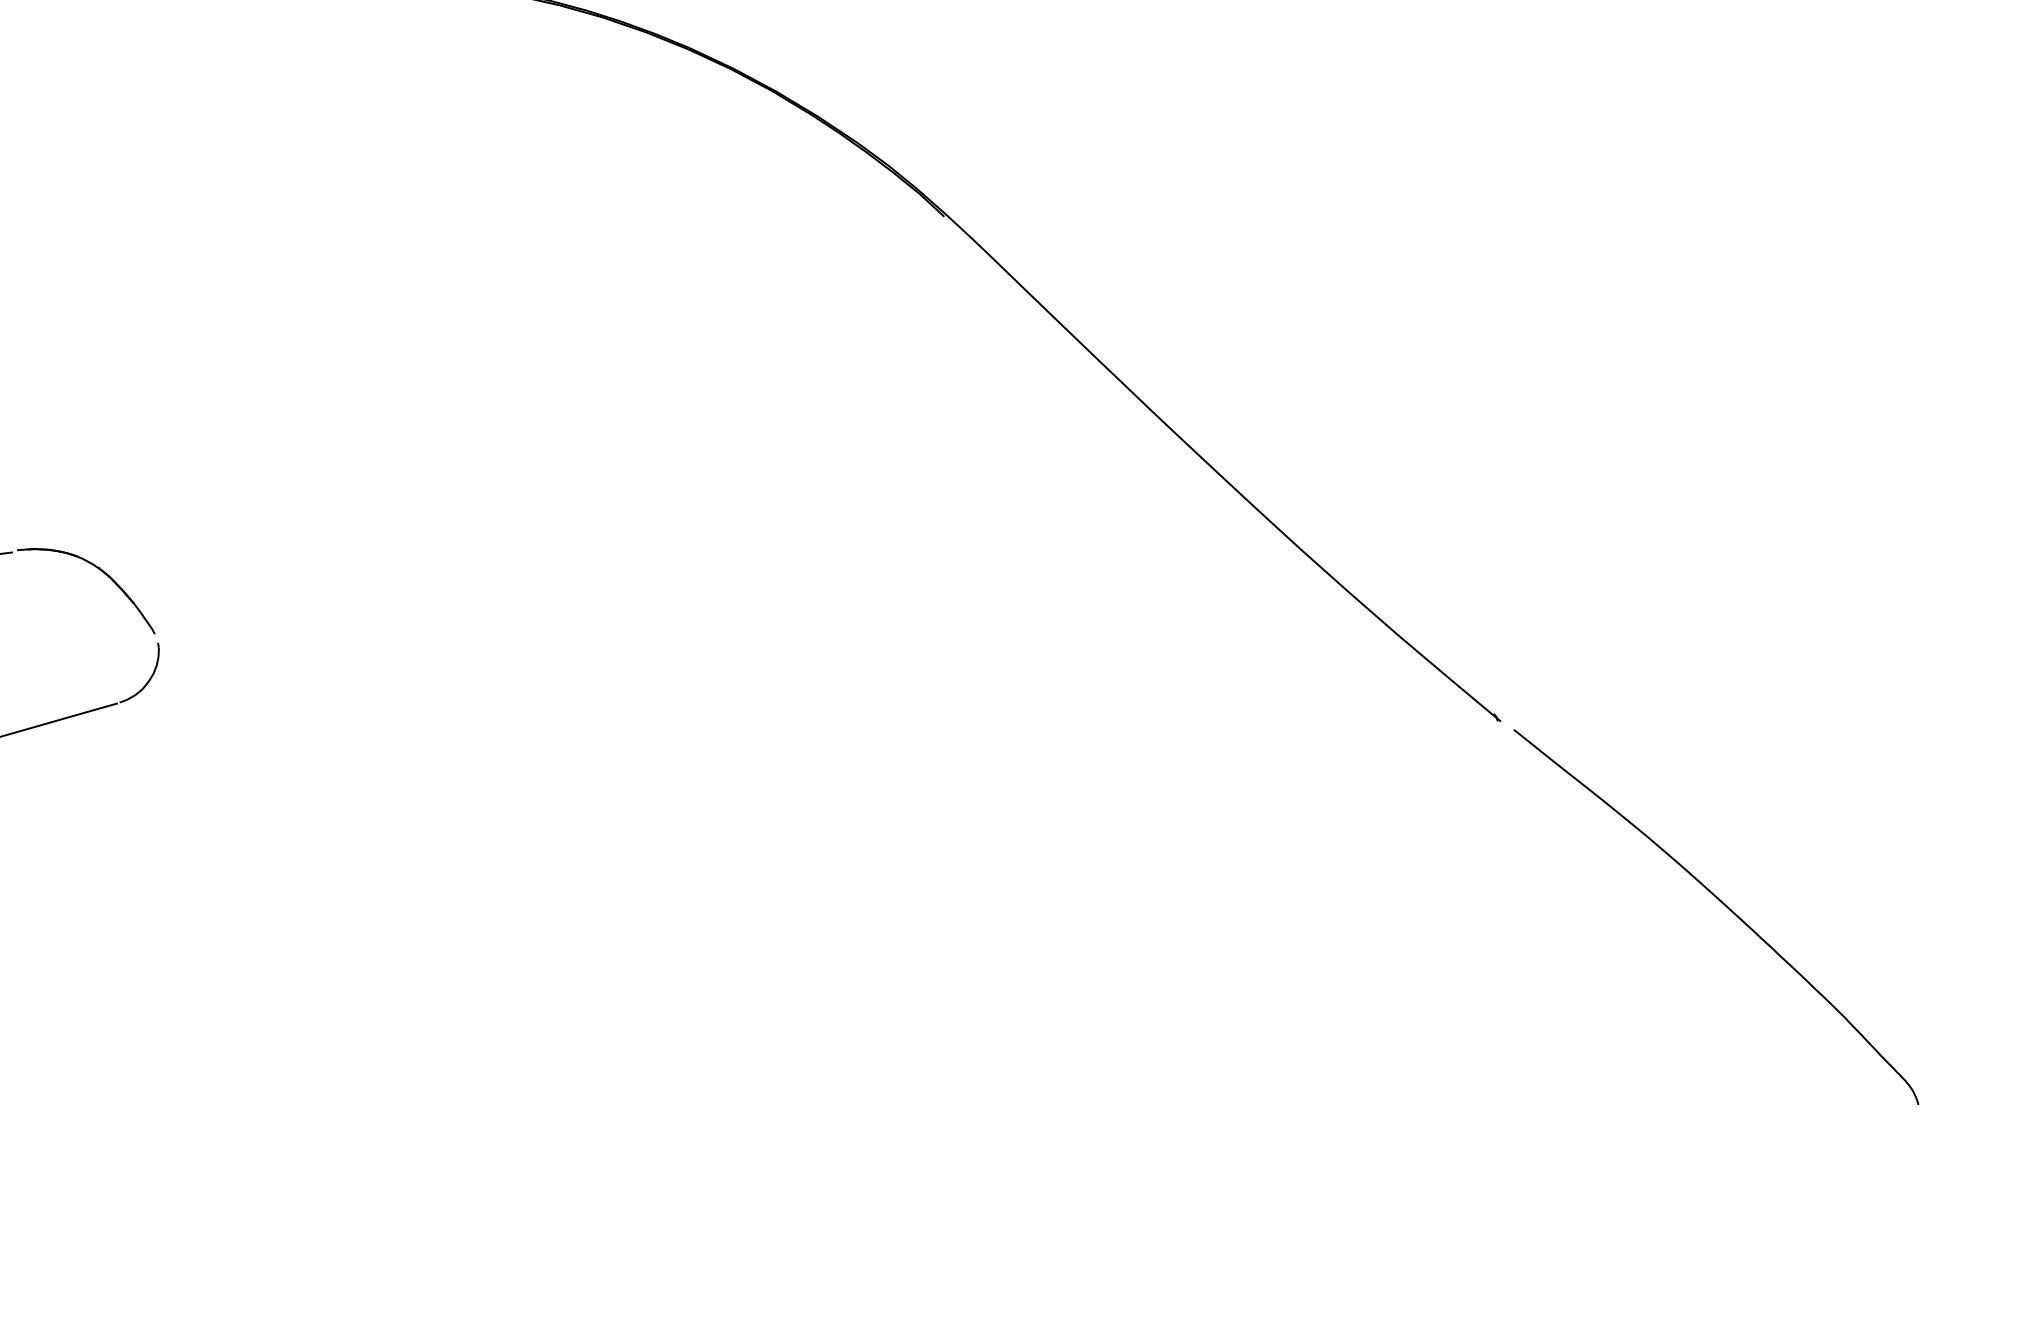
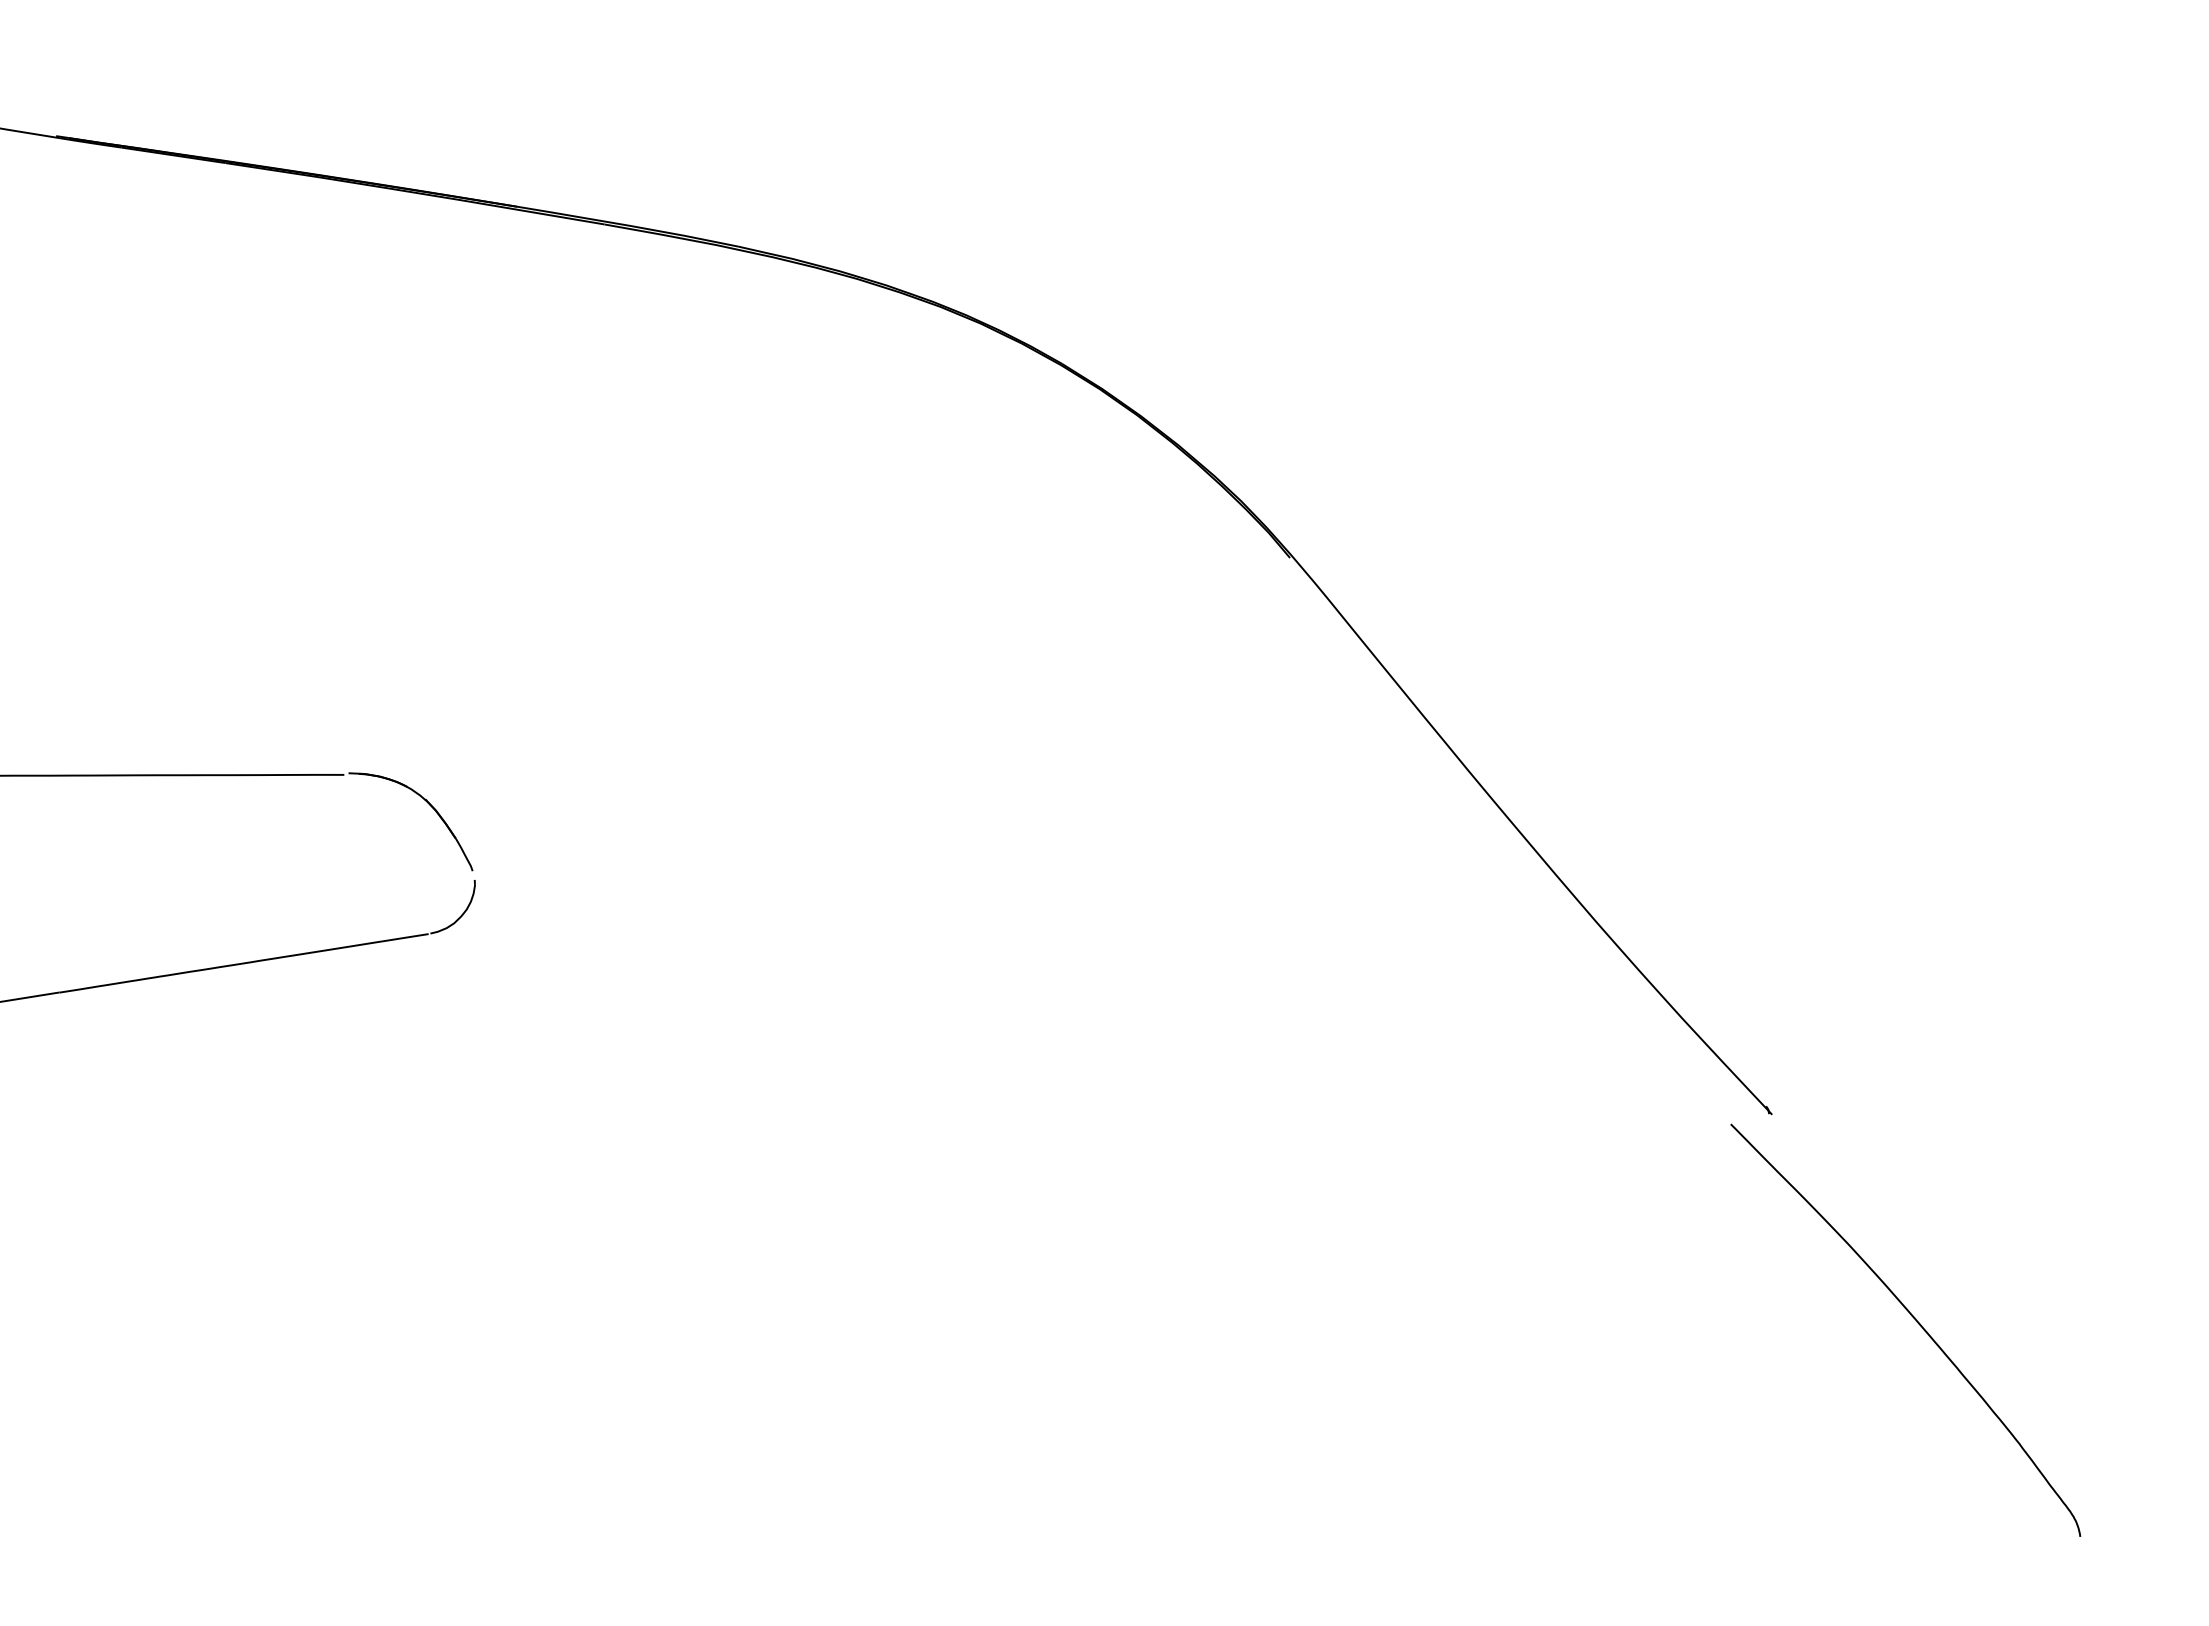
part: (1726, 907) -> (1916, 1322), moved

